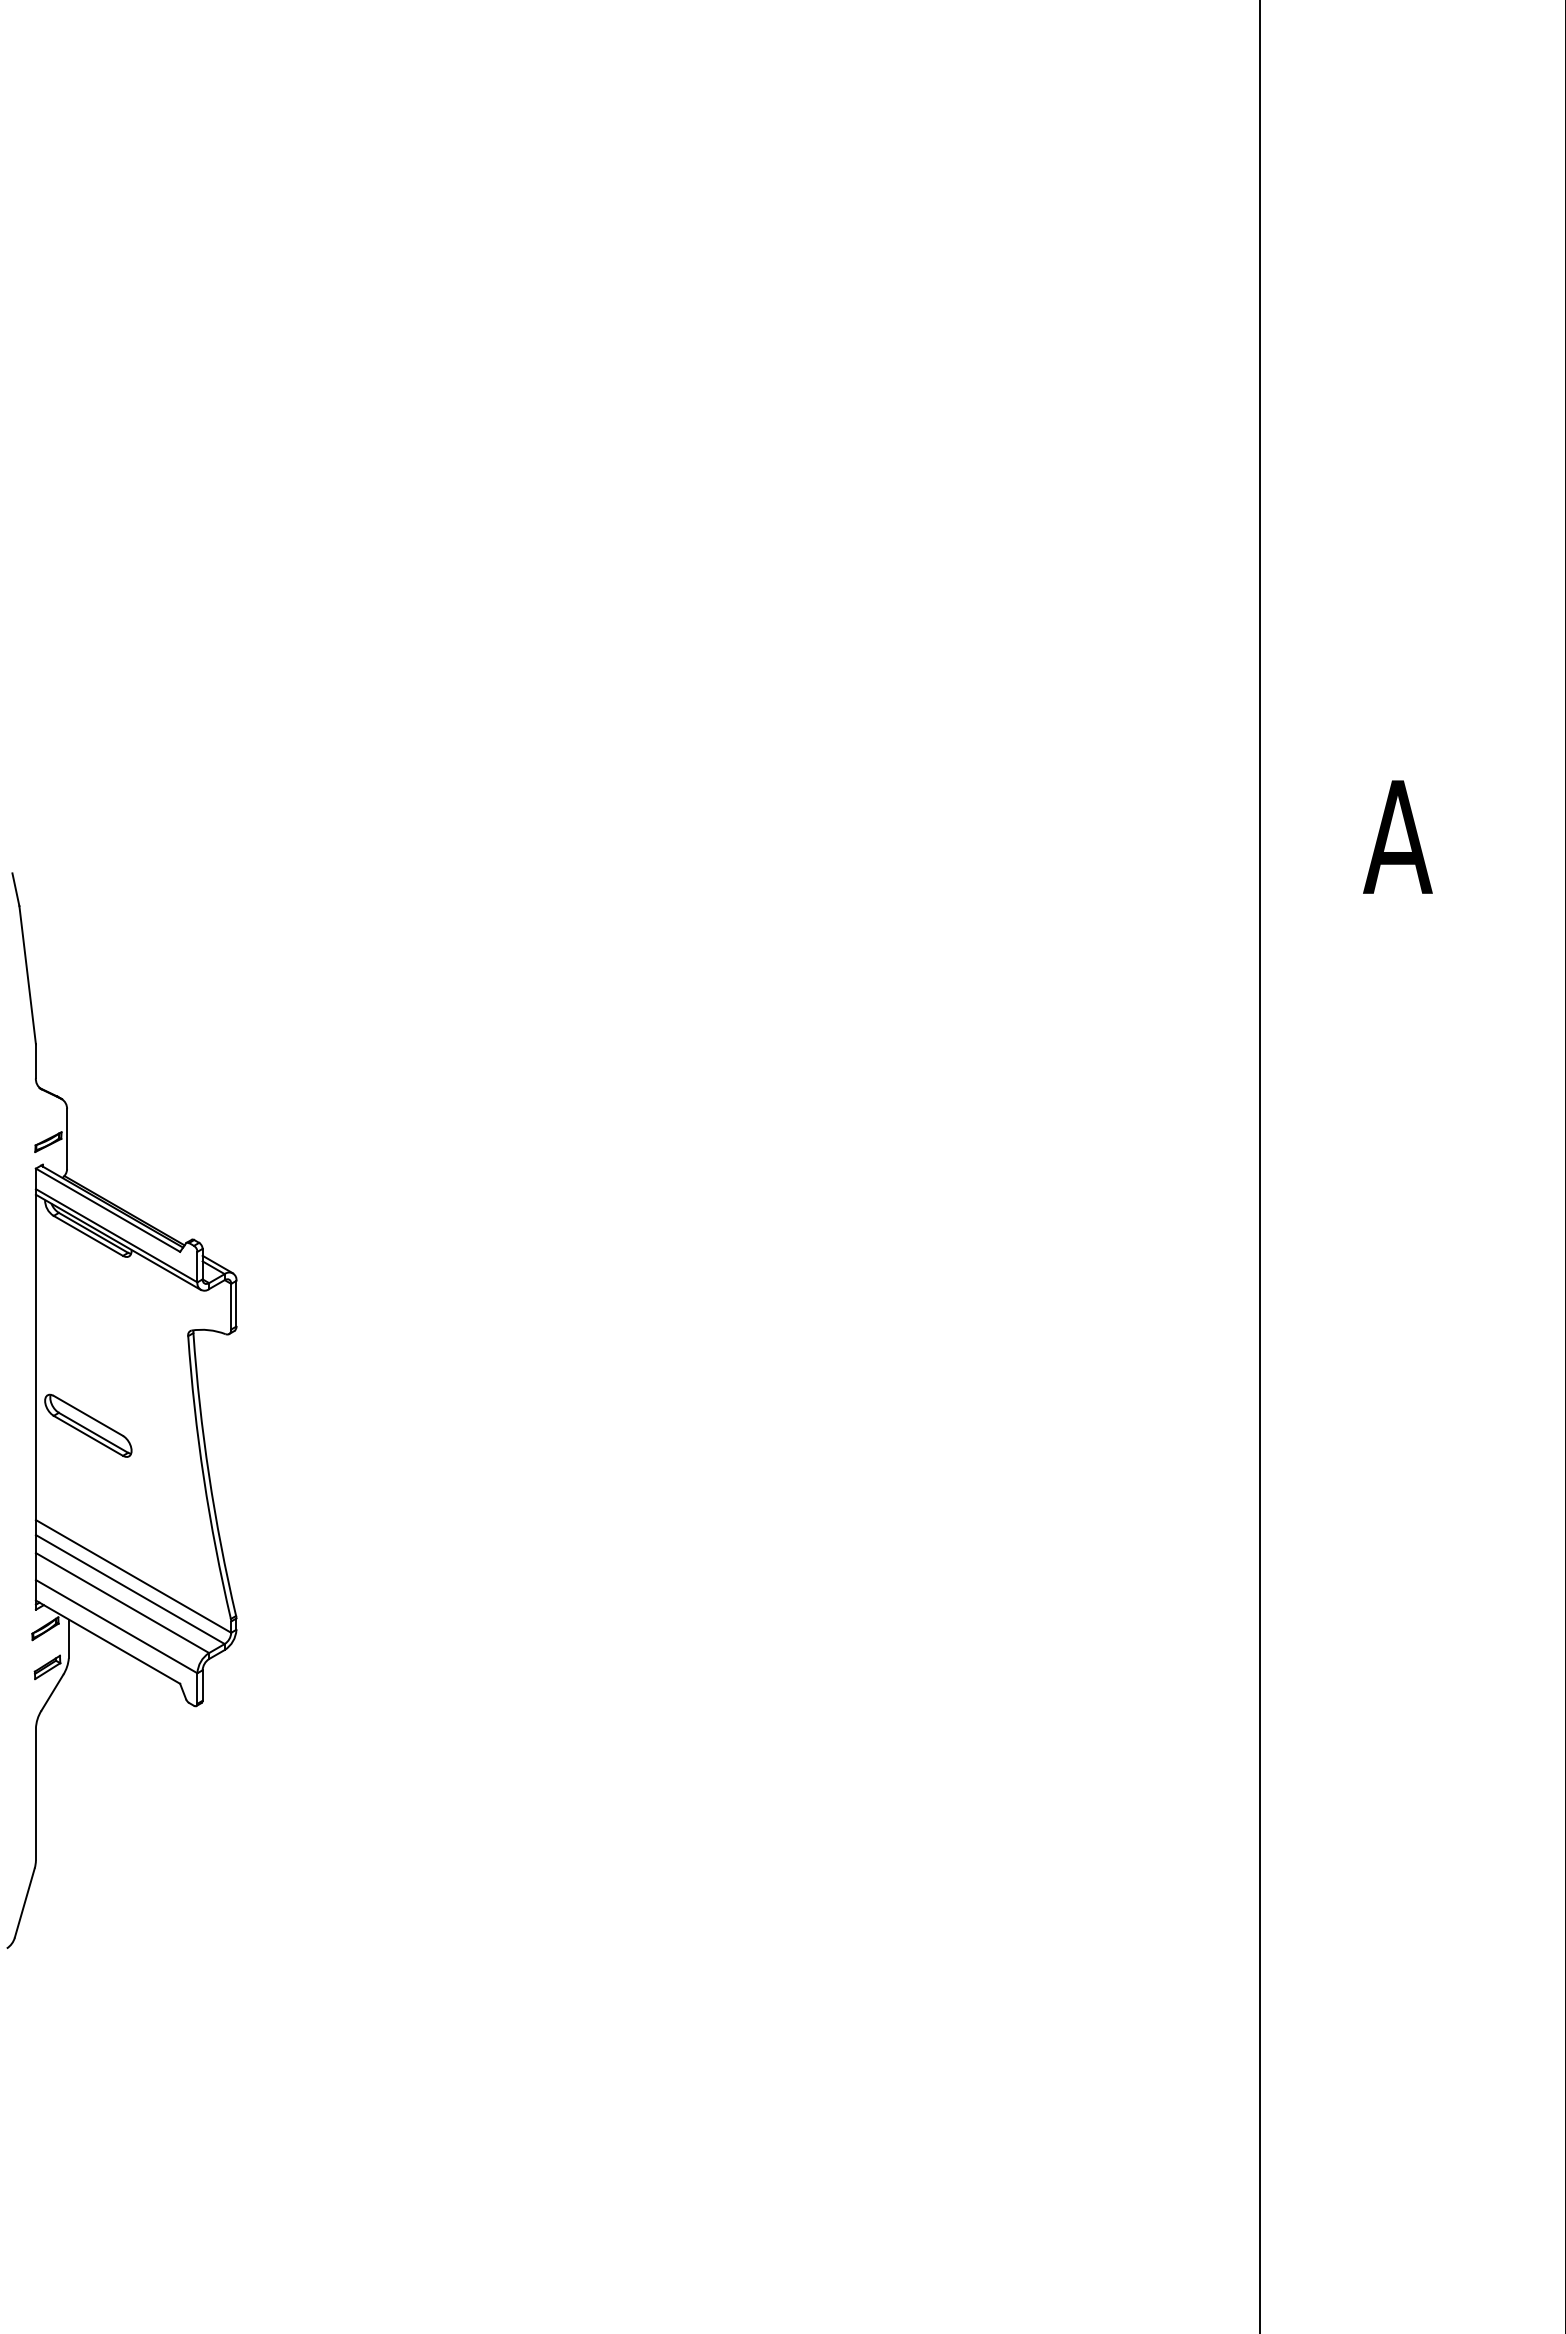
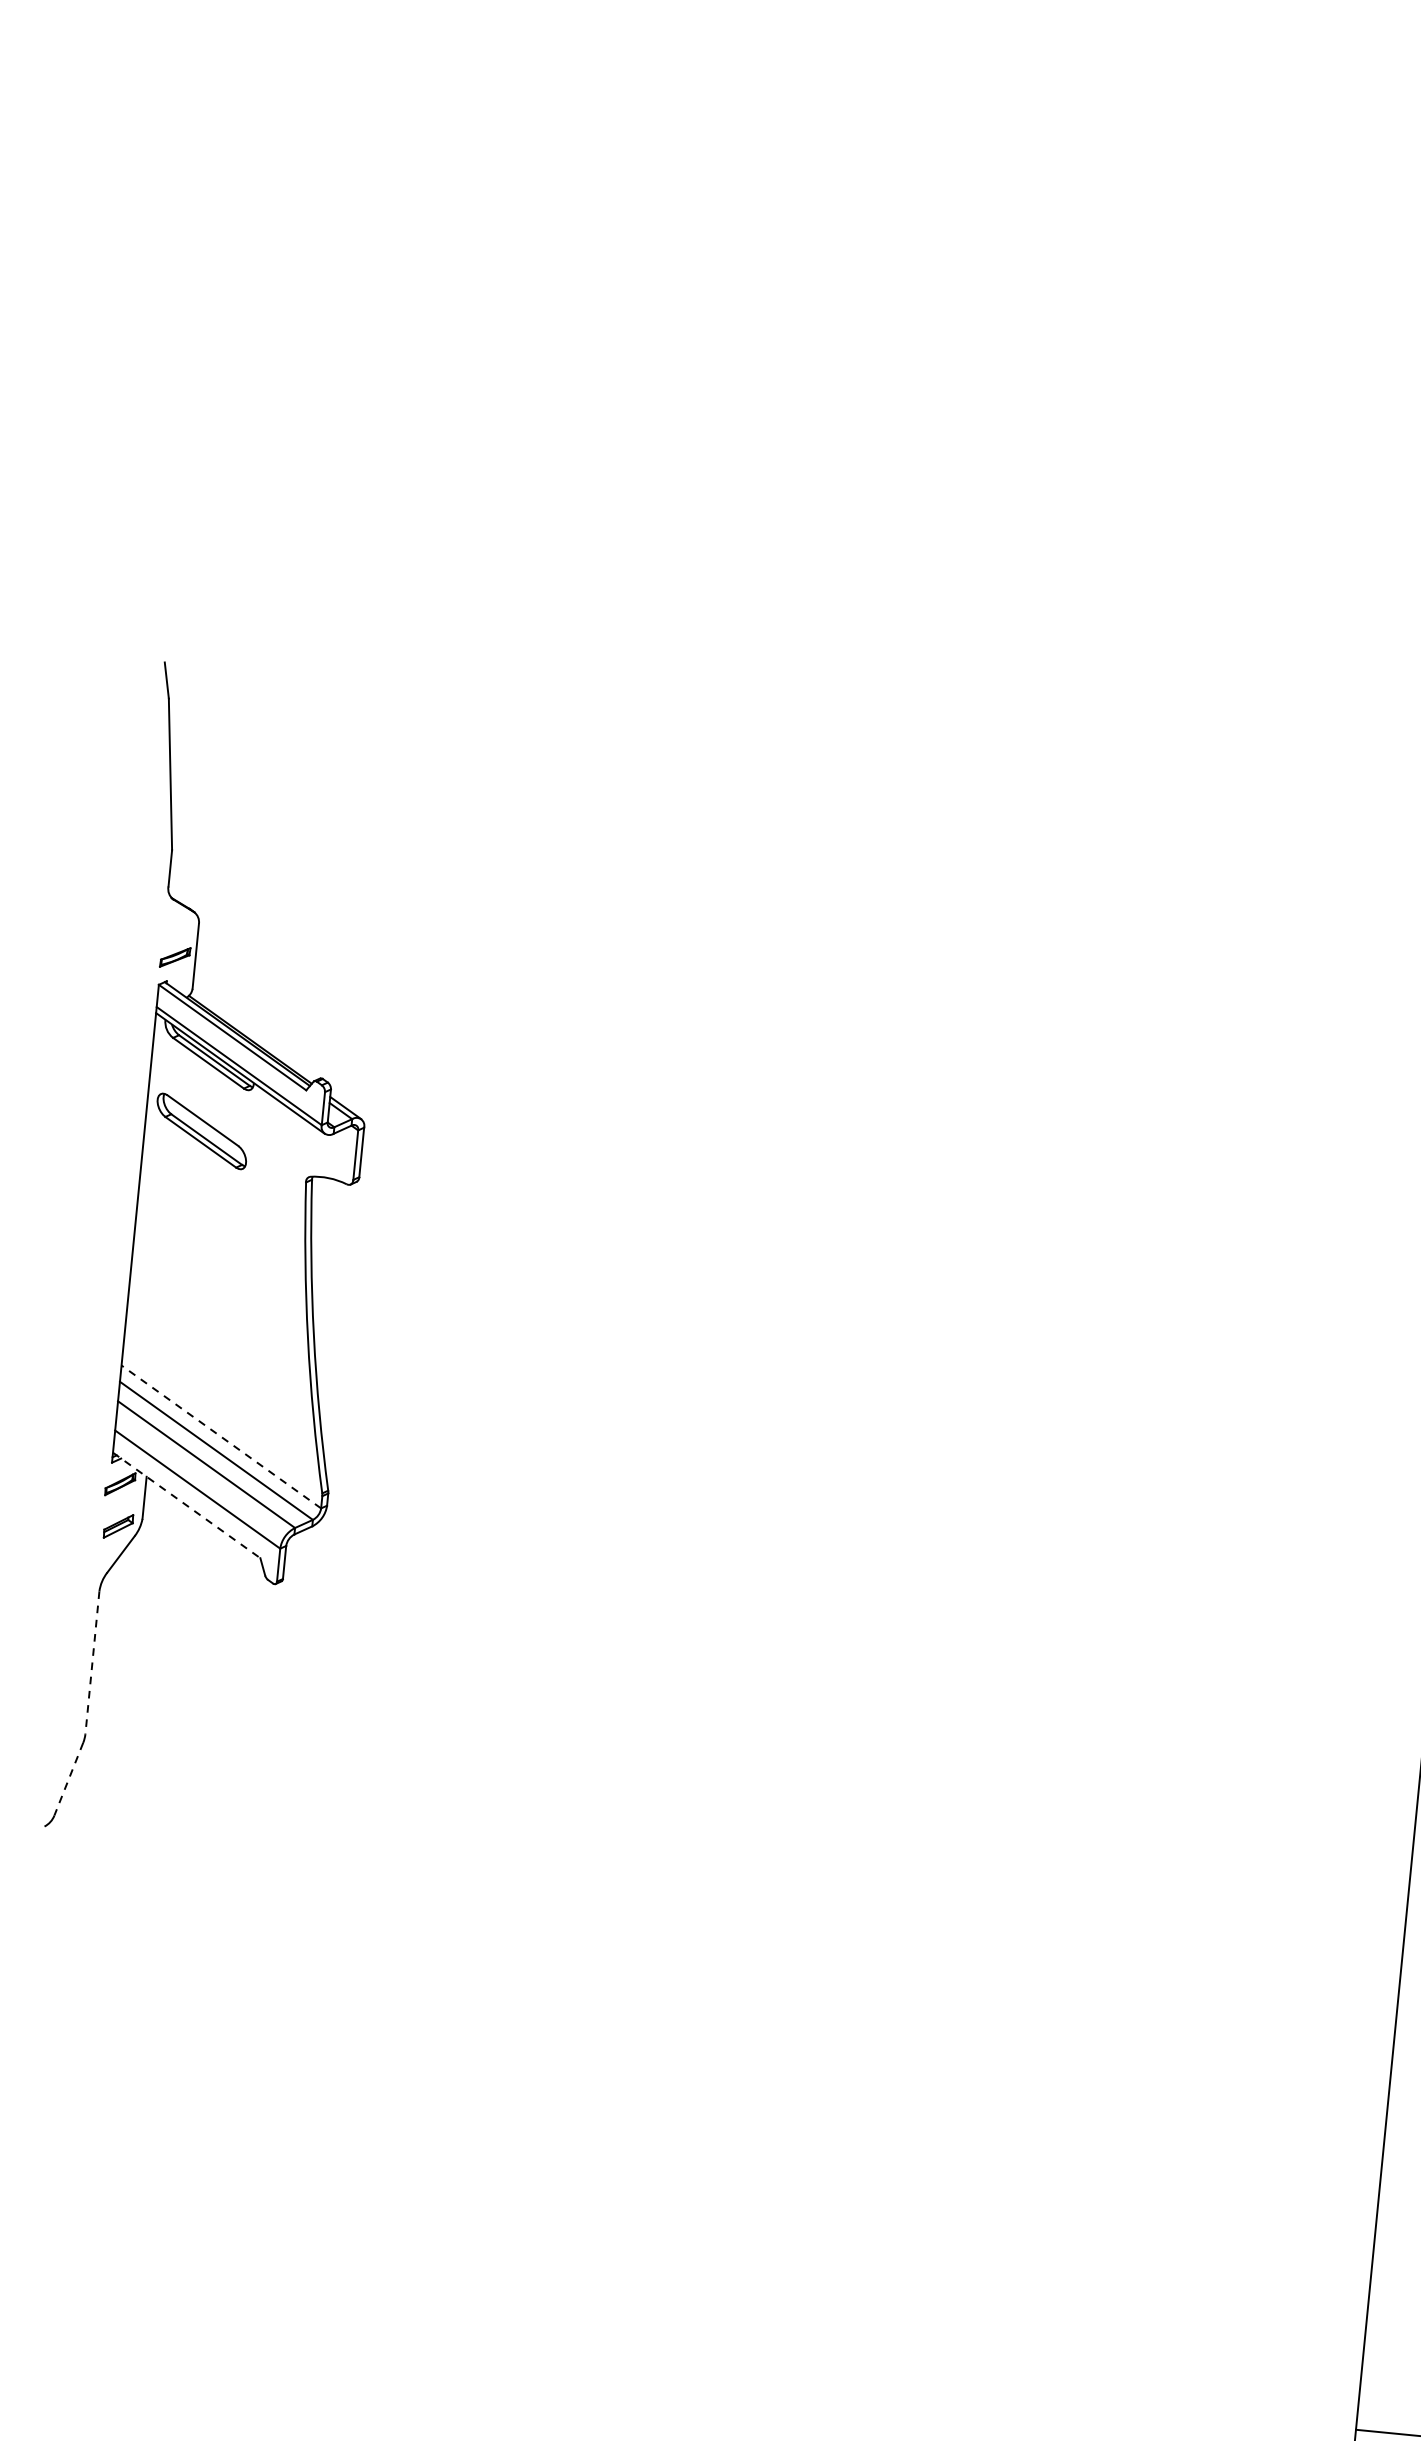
part: (88, 1425) -> (202, 1131), moved
line: (133, 1576) -> (221, 1437), solid -> dashed
line: (108, 1642) -> (187, 1505), solid -> dashed
line: (35, 1794) -> (91, 1662), solid -> dashed
line: (24, 1903) -> (68, 1779), solid -> dashed

